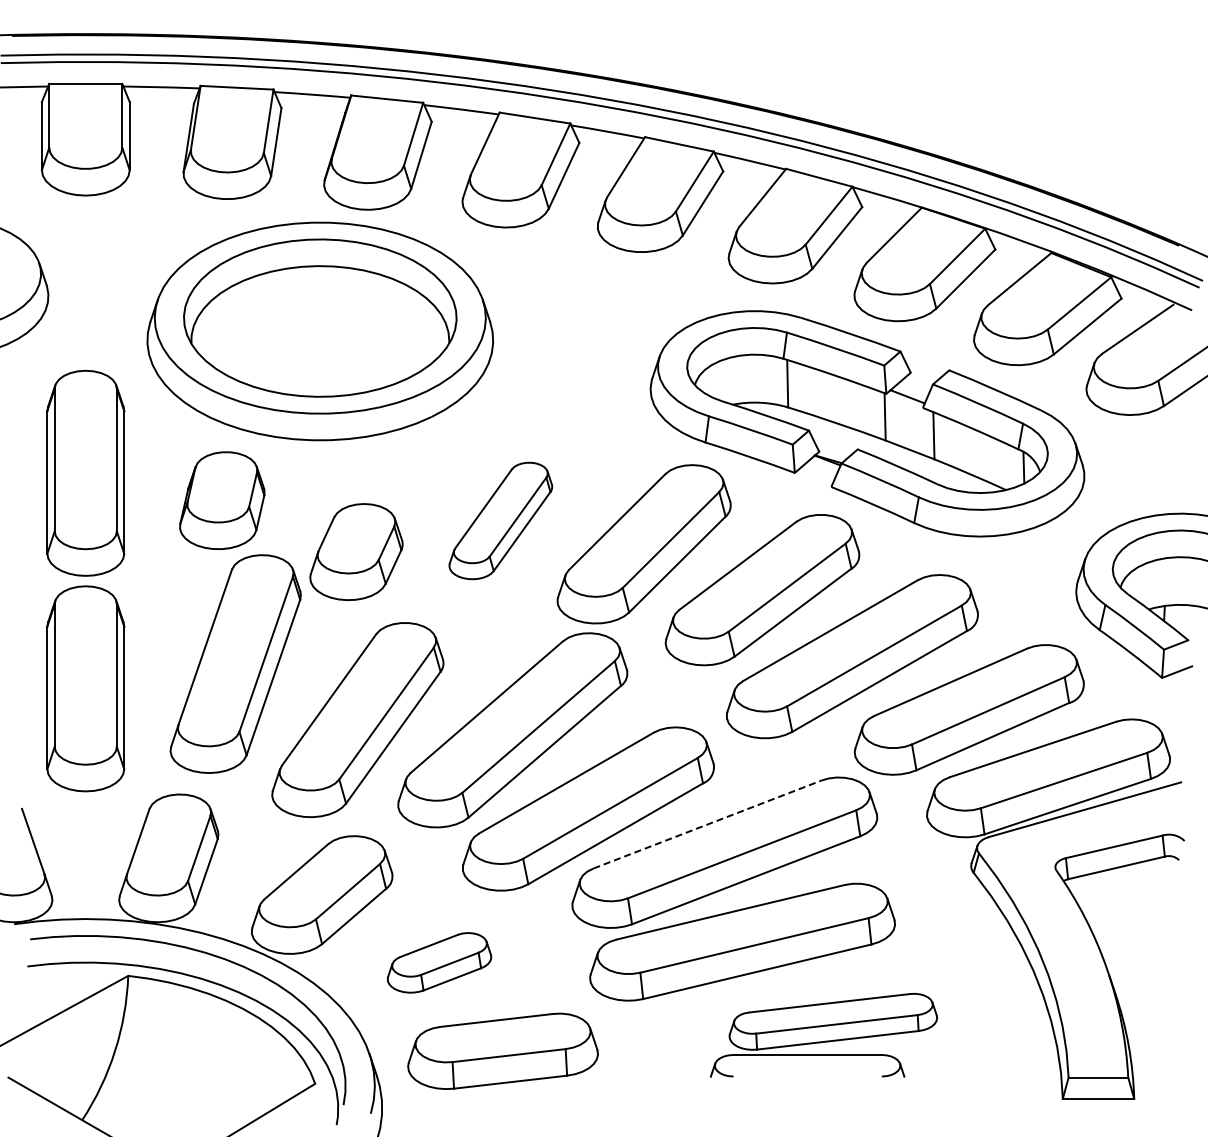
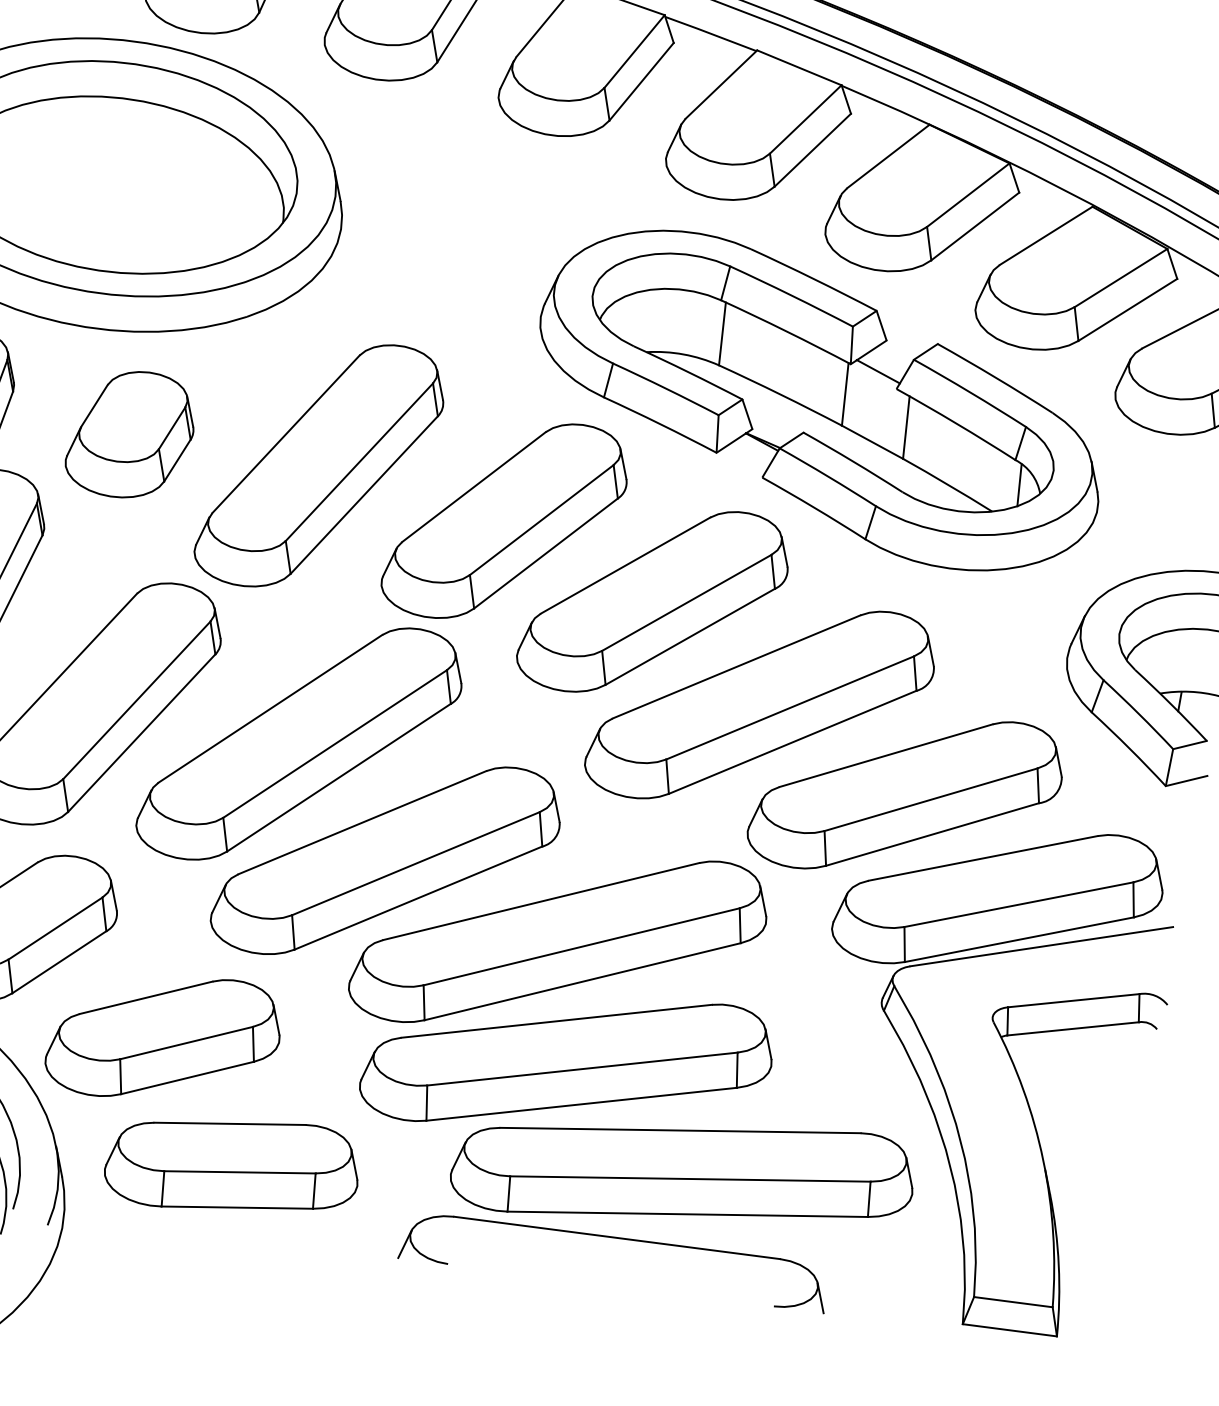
part: (500, 520) -> (320, 465), size x1.67
part: (356, 552) -> (131, 435), moved
line: (708, 824) -> (542, 901), dashed -> solid
part: (439, 962) -> (164, 1037), size x1.67
part: (823, 1035) -> (658, 1199), size x1.67

